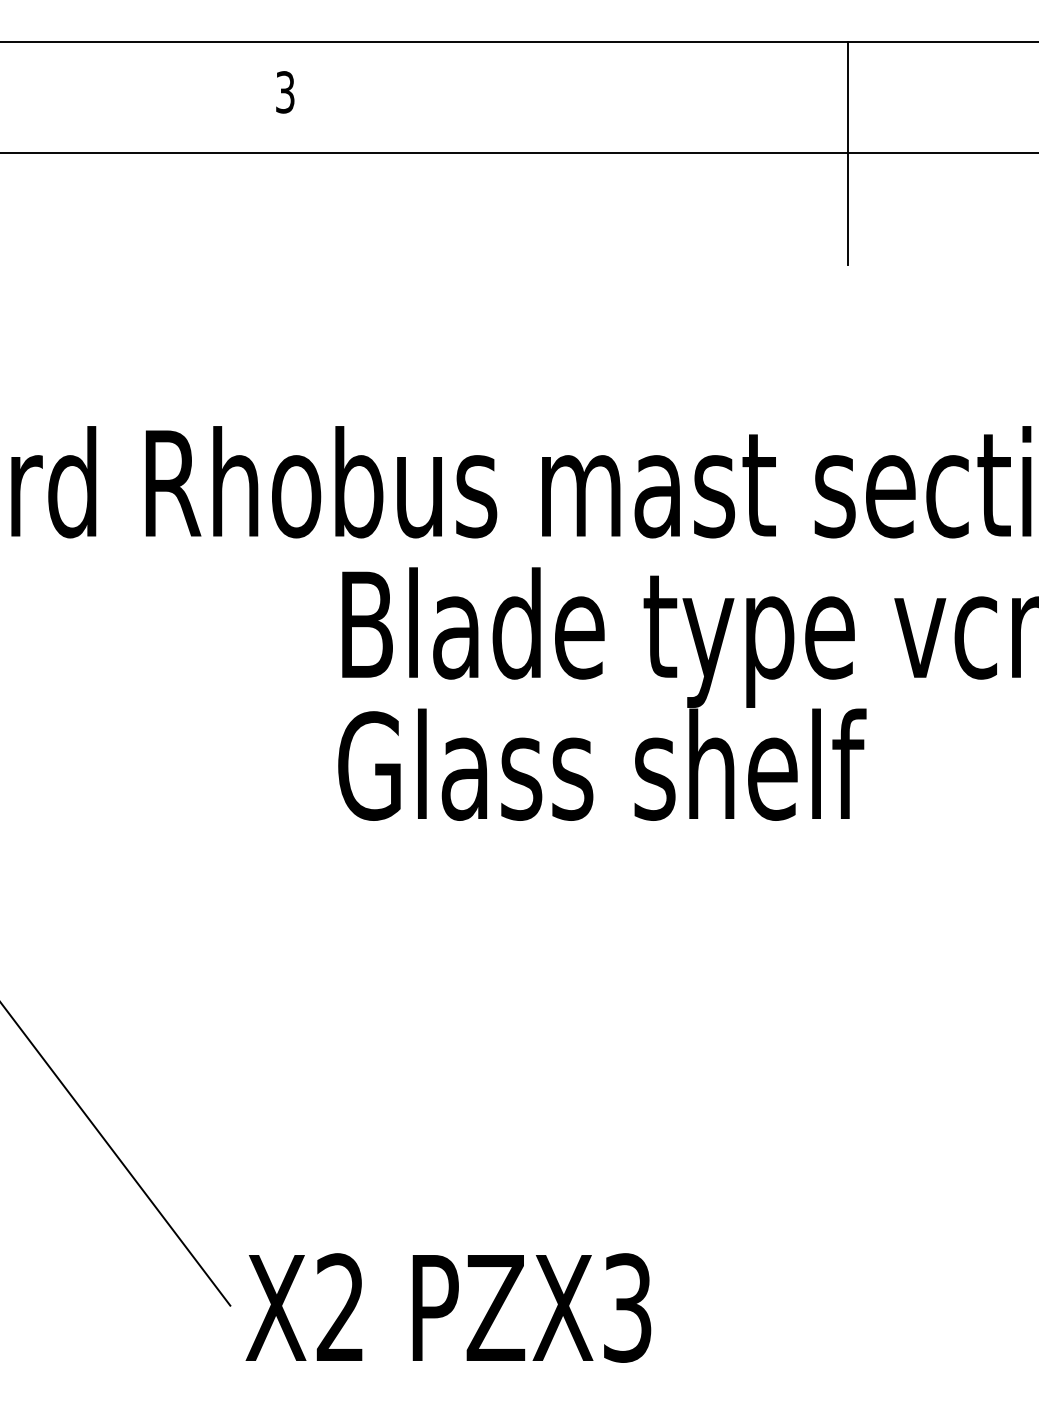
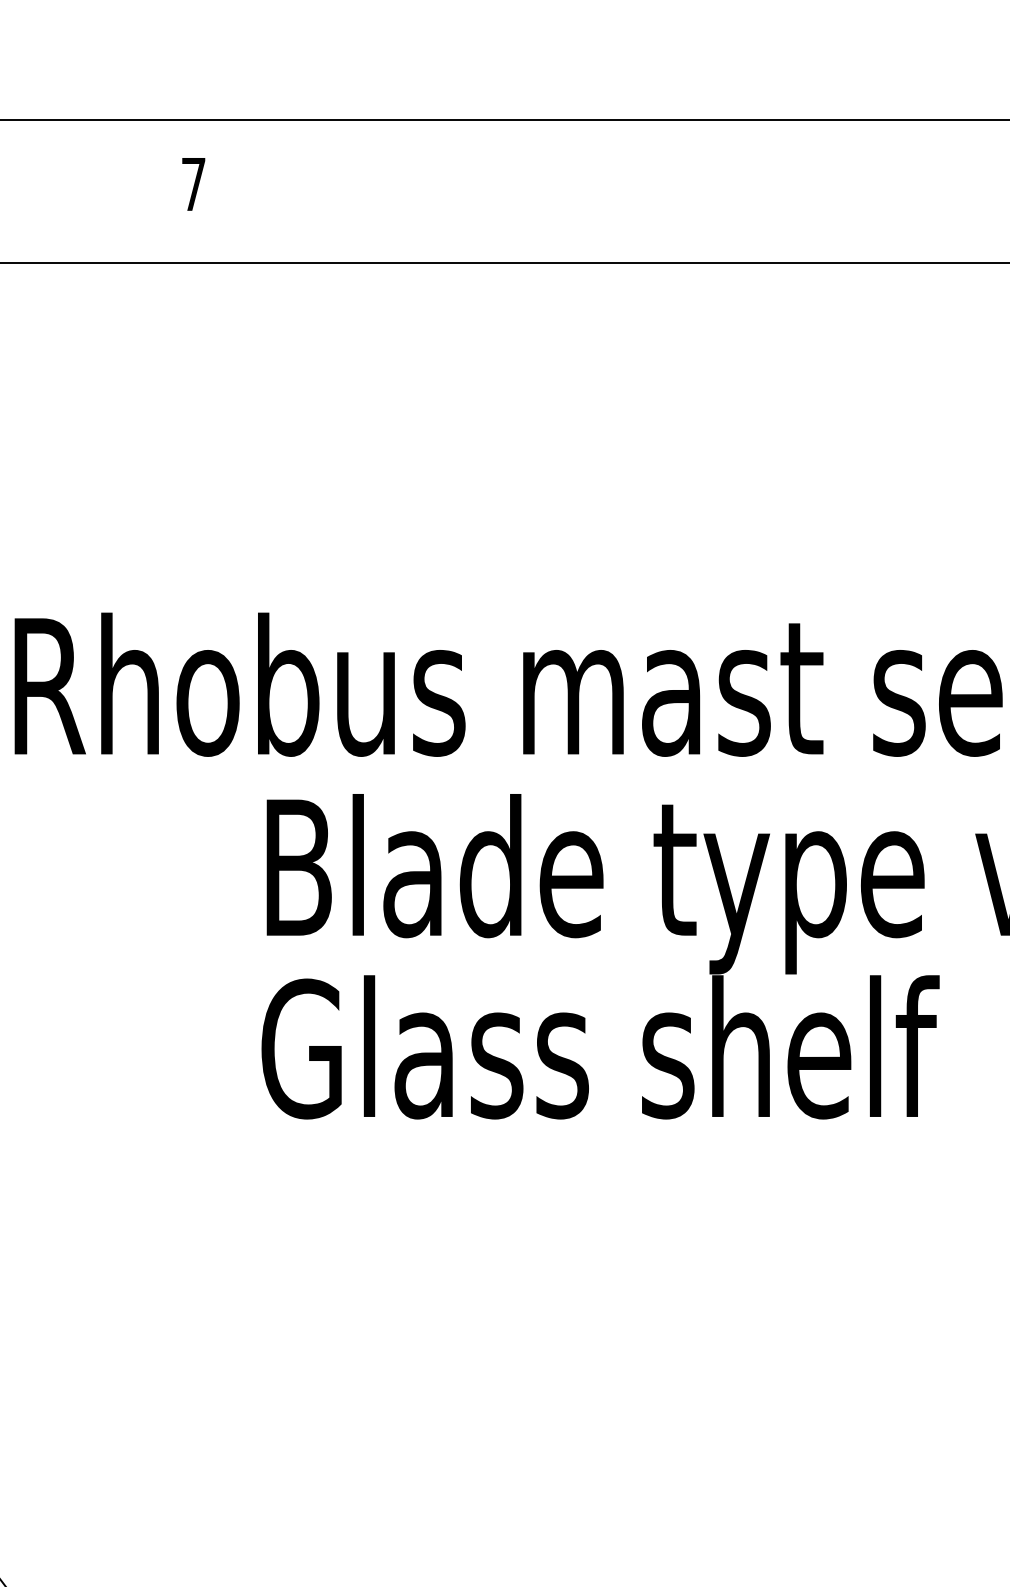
text: (285, 92) -> (193, 184), 3 -> 7
line: (848, 153) -> (916, 262), removed

